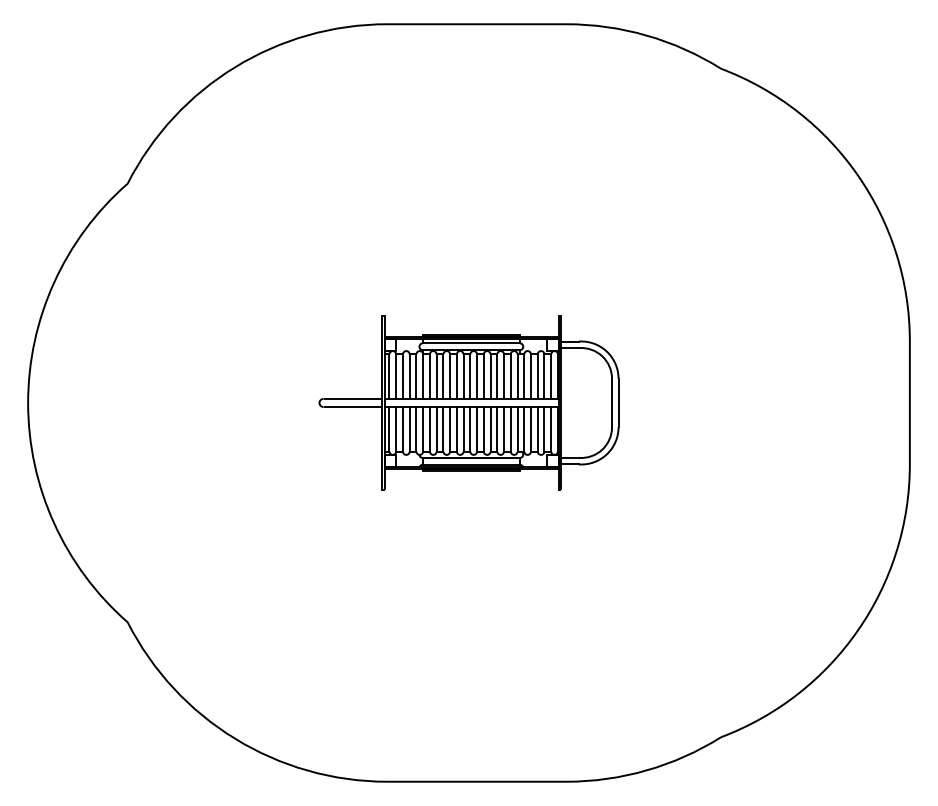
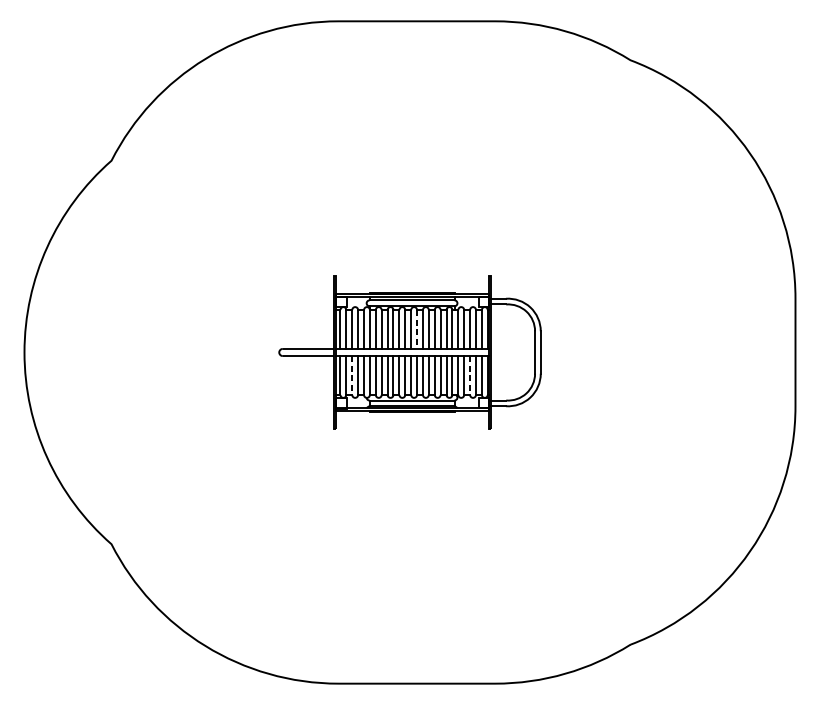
line: (477, 377) -> (417, 330), solid -> dashed
line: (402, 429) -> (351, 375), solid -> dashed
line: (537, 429) -> (469, 375), solid -> dashed

